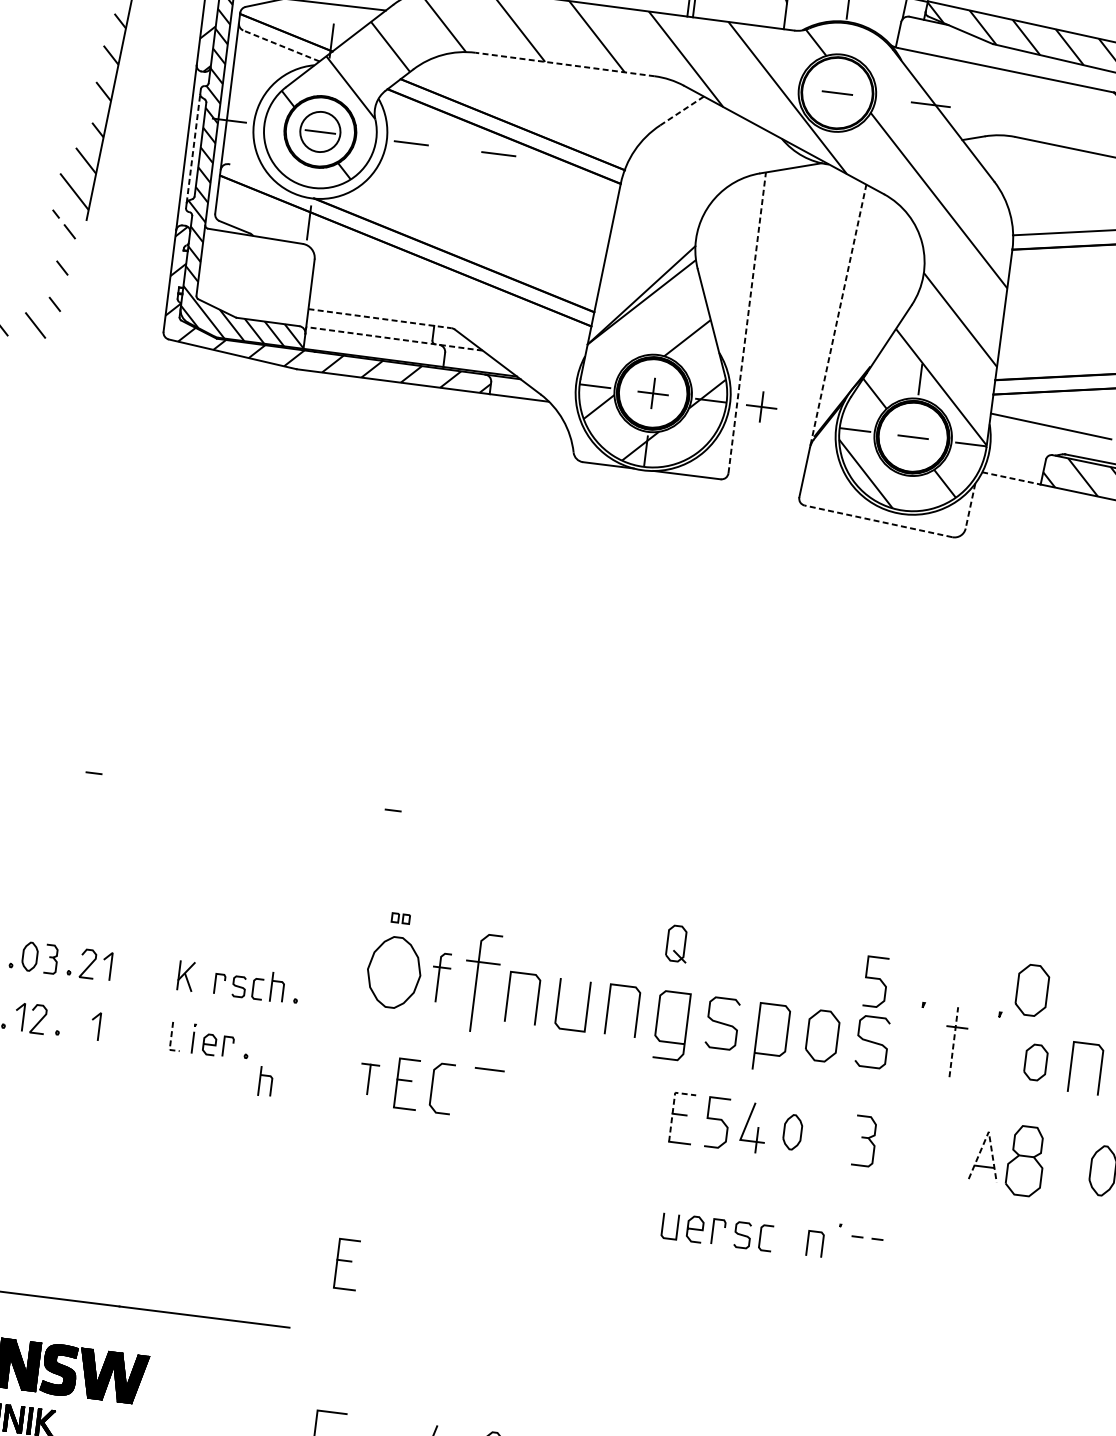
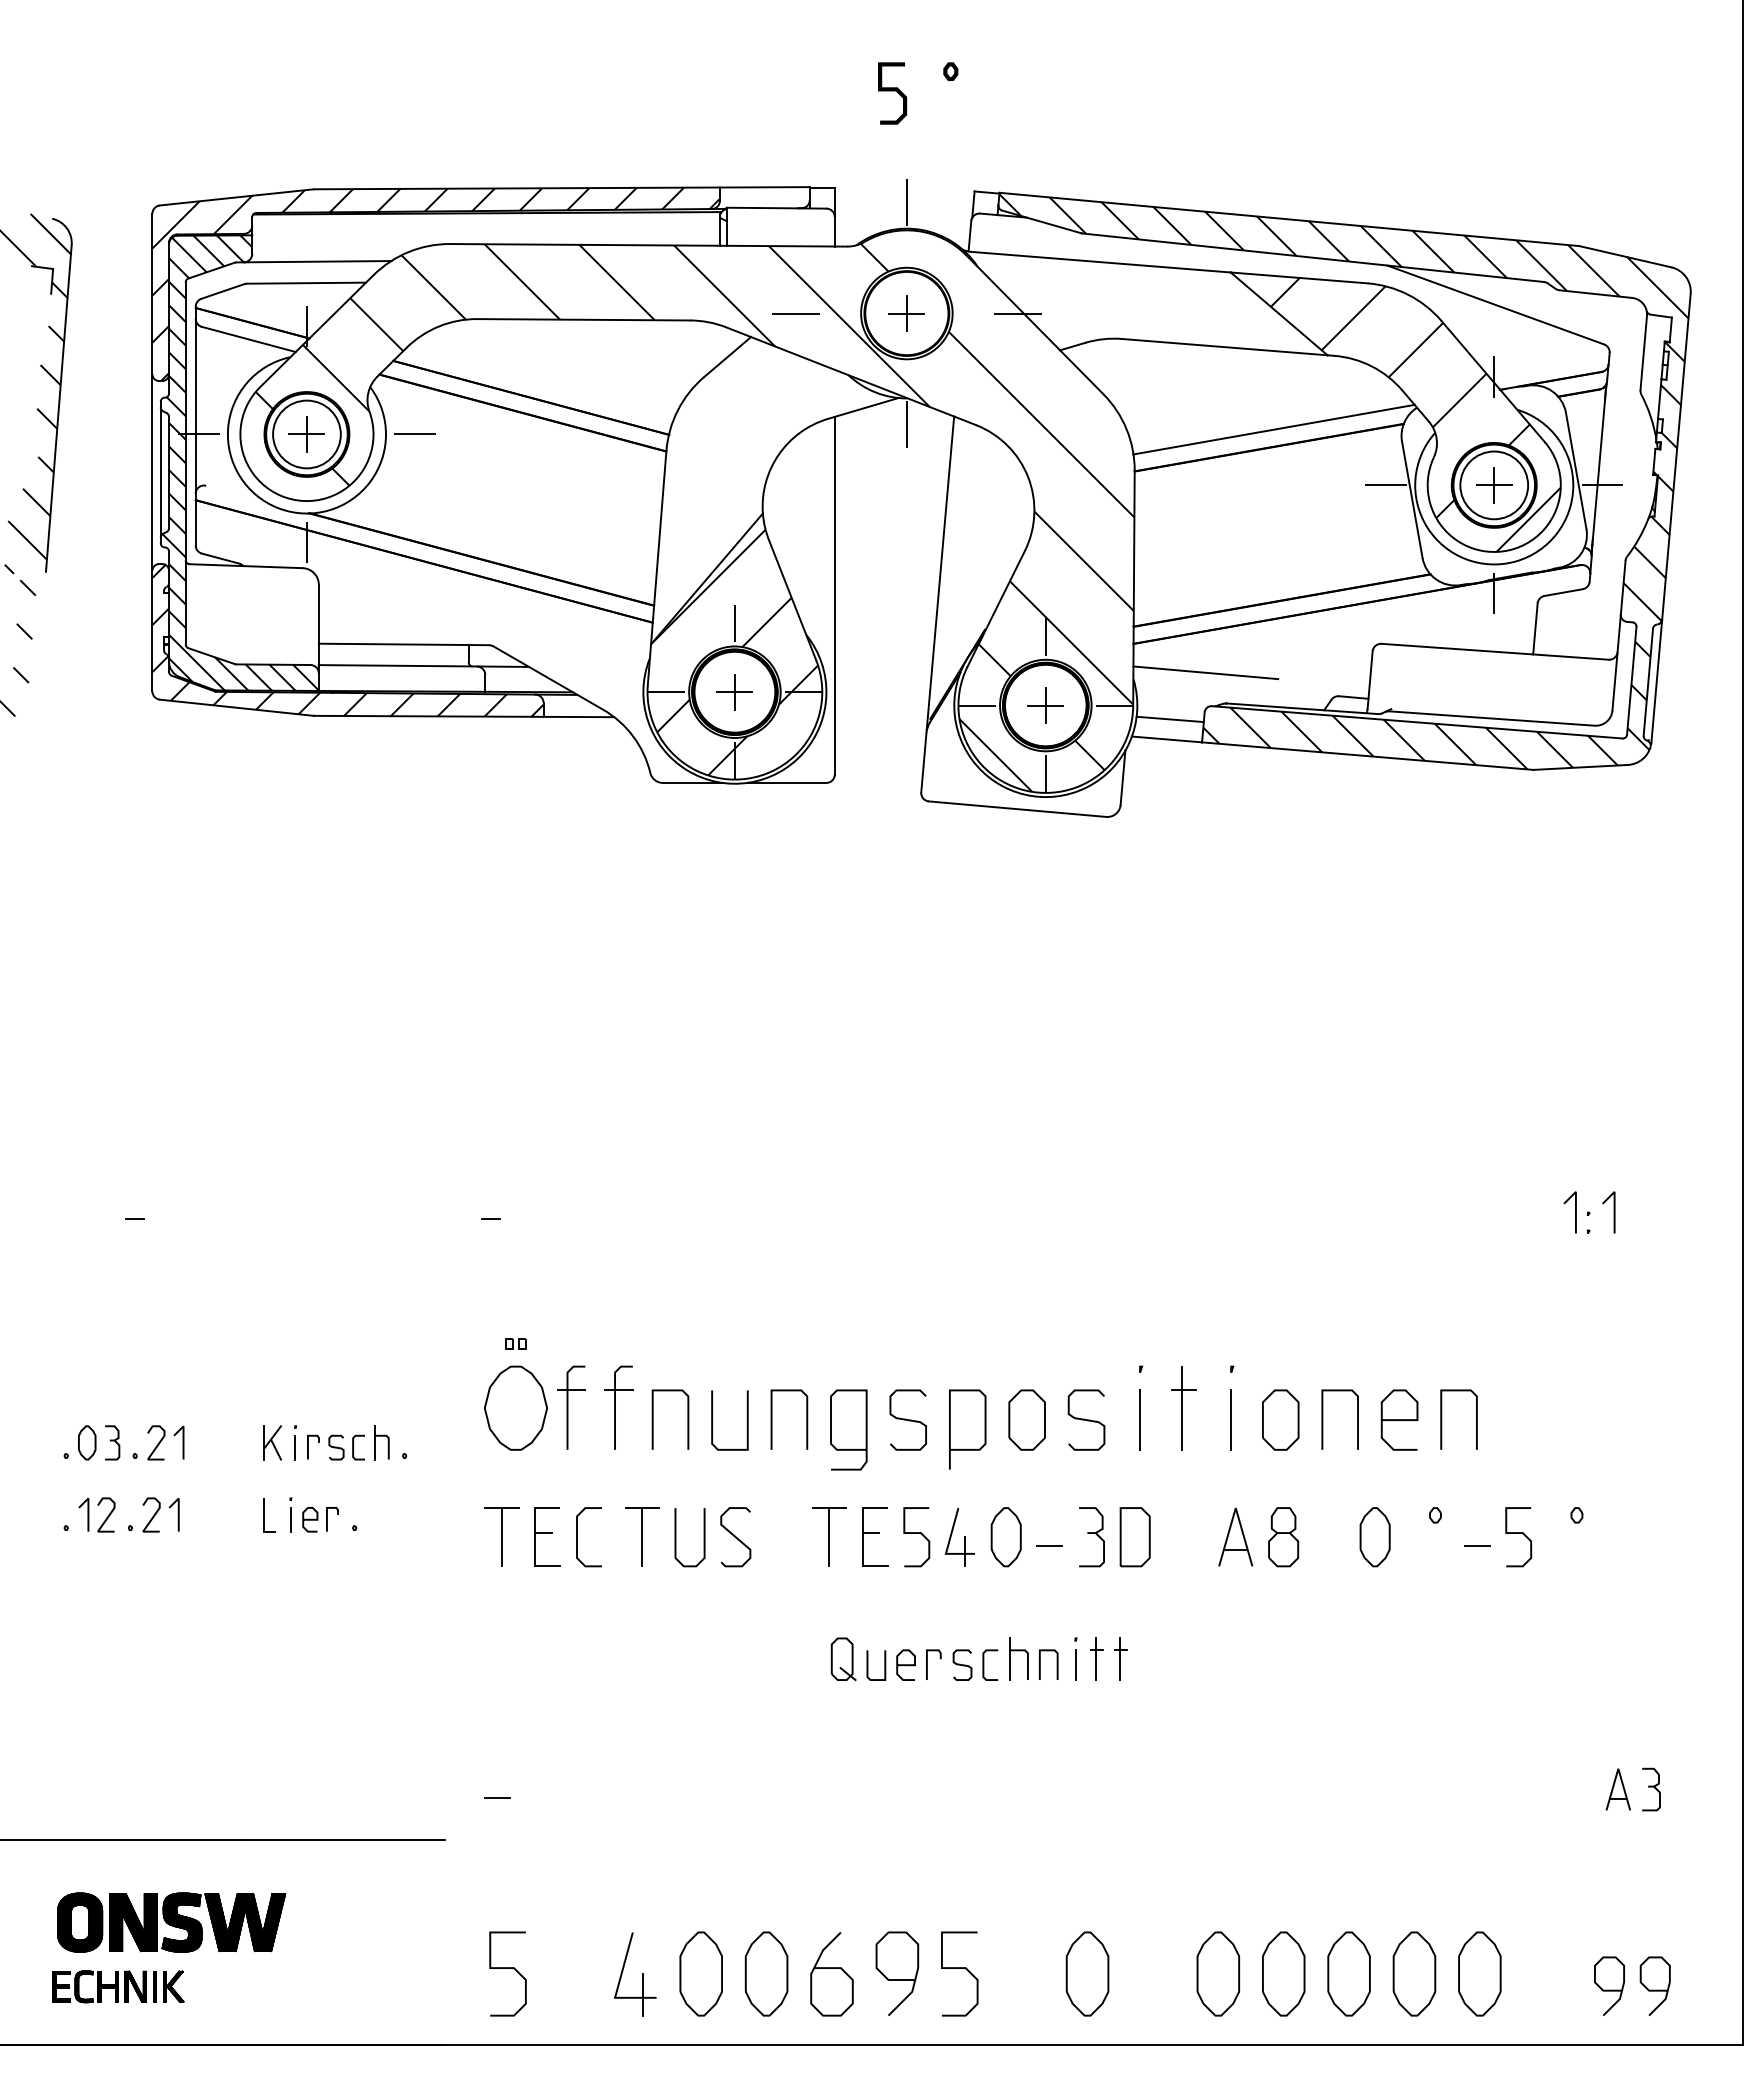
line: (281, 45) -> (248, 339), dashed -> solid
line: (564, 64) -> (583, 319), dashed -> solid
line: (743, 81) -> (795, 313), added
line: (837, 93) -> (906, 313), added
line: (682, 111) -> (727, 357), dashed -> solid
circle: (320, 131) -> (306, 434), size x1.43
line: (320, 131) -> (306, 434), added
line: (193, 148) -> (160, 472), dashed -> solid
line: (498, 153) -> (518, 433), removed
line: (825, 186) -> (906, 424), added
line: (838, 314) -> (940, 572), dashed -> solid
line: (380, 318) -> (404, 644), dashed -> solid
line: (747, 322) -> (834, 595), dashed -> solid
line: (660, 335) -> (734, 623), added
line: (394, 339) -> (423, 666), dashed -> solid
part: (761, 407) -> (863, 692), removed
line: (912, 437) -> (1045, 705), added
line: (1015, 461) -> (1169, 719), added
line: (1011, 478) -> (1167, 739), dashed -> solid
line: (905, 494) -> (1045, 773), added
line: (970, 506) -> (1122, 778), dashed -> solid
line: (878, 521) -> (1017, 809), dashed -> solid
part: (677, 943) -> (843, 1659), moved
part: (440, 977) -> (571, 1407), size x1.43
part: (205, 978) -> (295, 1442), added
curve: (876, 978) -> (1081, 1345), removed
part: (480, 982) -> (618, 1407), size x0.71
part: (1031, 989) -> (1265, 1335), removed
curve: (78, 1024) -> (153, 1515), added
line: (170, 1041) -> (264, 1521), dashed -> solid
line: (953, 1042) -> (1181, 1408), dashed -> solid
line: (918, 1047) -> (1140, 1419), added
line: (994, 1056) -> (1231, 1419), added
part: (1035, 1062) -> (1280, 1419), size x1.43
part: (368, 1078) -> (501, 1536), size x1.67
part: (265, 1081) -> (381, 1554), removed
line: (486, 1094) -> (642, 1537), added
curve: (515, 1097) -> (676, 1537), added
curve: (565, 1104) -> (735, 1537), added
line: (673, 1105) -> (862, 1523), dashed -> solid
part: (644, 1113) -> (829, 1536), added
part: (792, 1132) -> (1005, 1537), size x1.43
line: (988, 1132) -> (1235, 1508), dashed -> solid
line: (828, 1143) -> (1049, 1545), added
part: (900, 1145) -> (1134, 1537), added
part: (1025, 1161) -> (1283, 1537), size x0.71
part: (791, 1229) -> (1018, 1651), added
line: (855, 1244) -> (1096, 1659), added
line: (837, 1247) -> (1075, 1665), added
line: (876, 1247) -> (1120, 1659), added
part: (347, 1263) -> (503, 1756), removed
line: (337, 1297) -> (497, 1797), added

